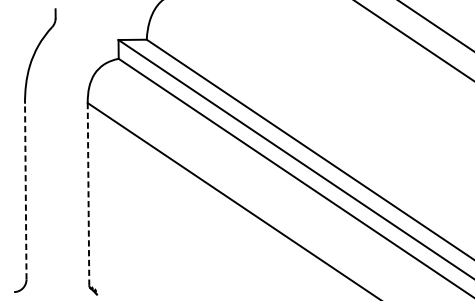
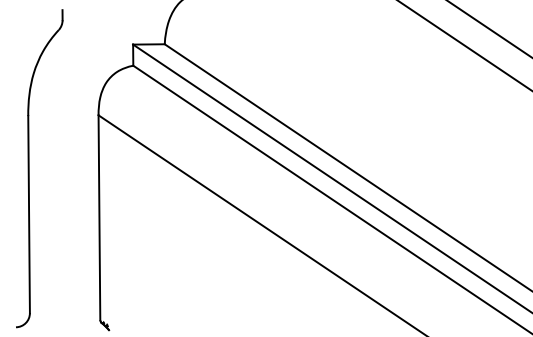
line: (26, 191) -> (29, 214), dashed -> solid
line: (88, 194) -> (99, 217), dashed -> solid

